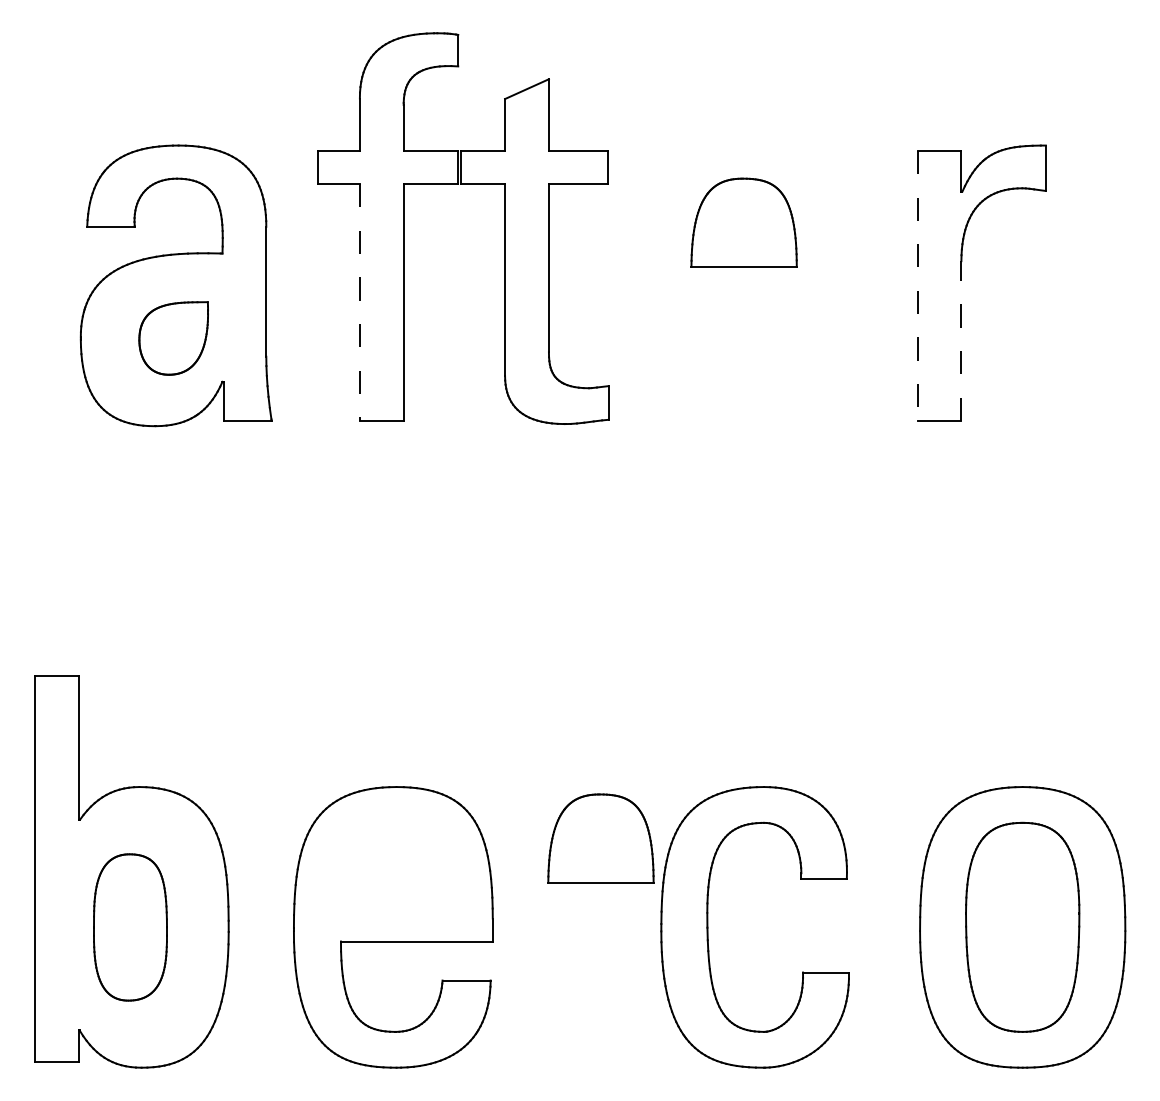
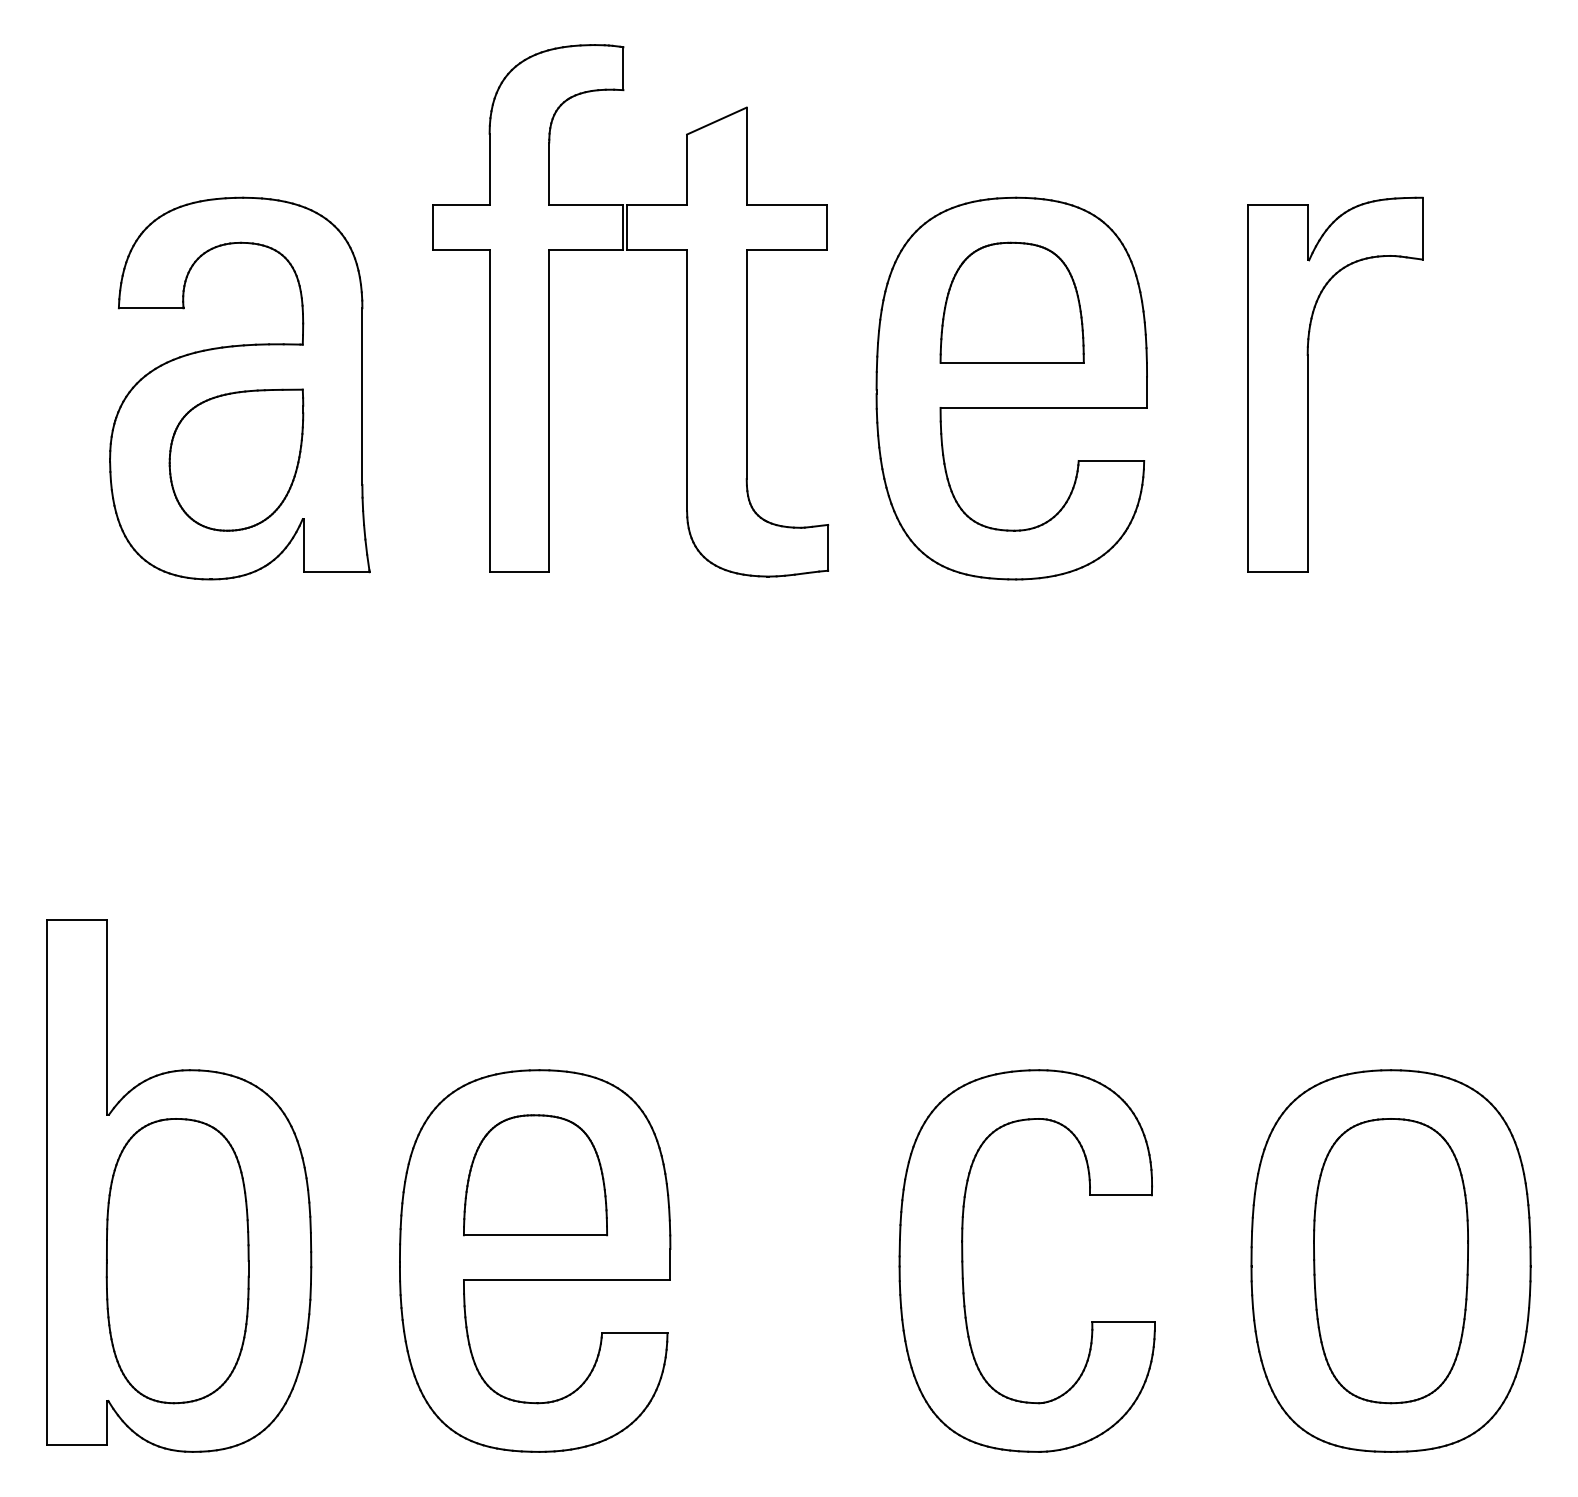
part: (743, 285) -> (1011, 388), added
line: (917, 285) -> (1248, 388), dashed -> solid
line: (359, 302) -> (489, 411), dashed -> solid
part: (173, 337) -> (236, 459), size x1.43
line: (961, 340) -> (1307, 463), dashed -> solid
part: (600, 838) -> (535, 1175), moved
part: (130, 927) -> (177, 1261), size x1.43

